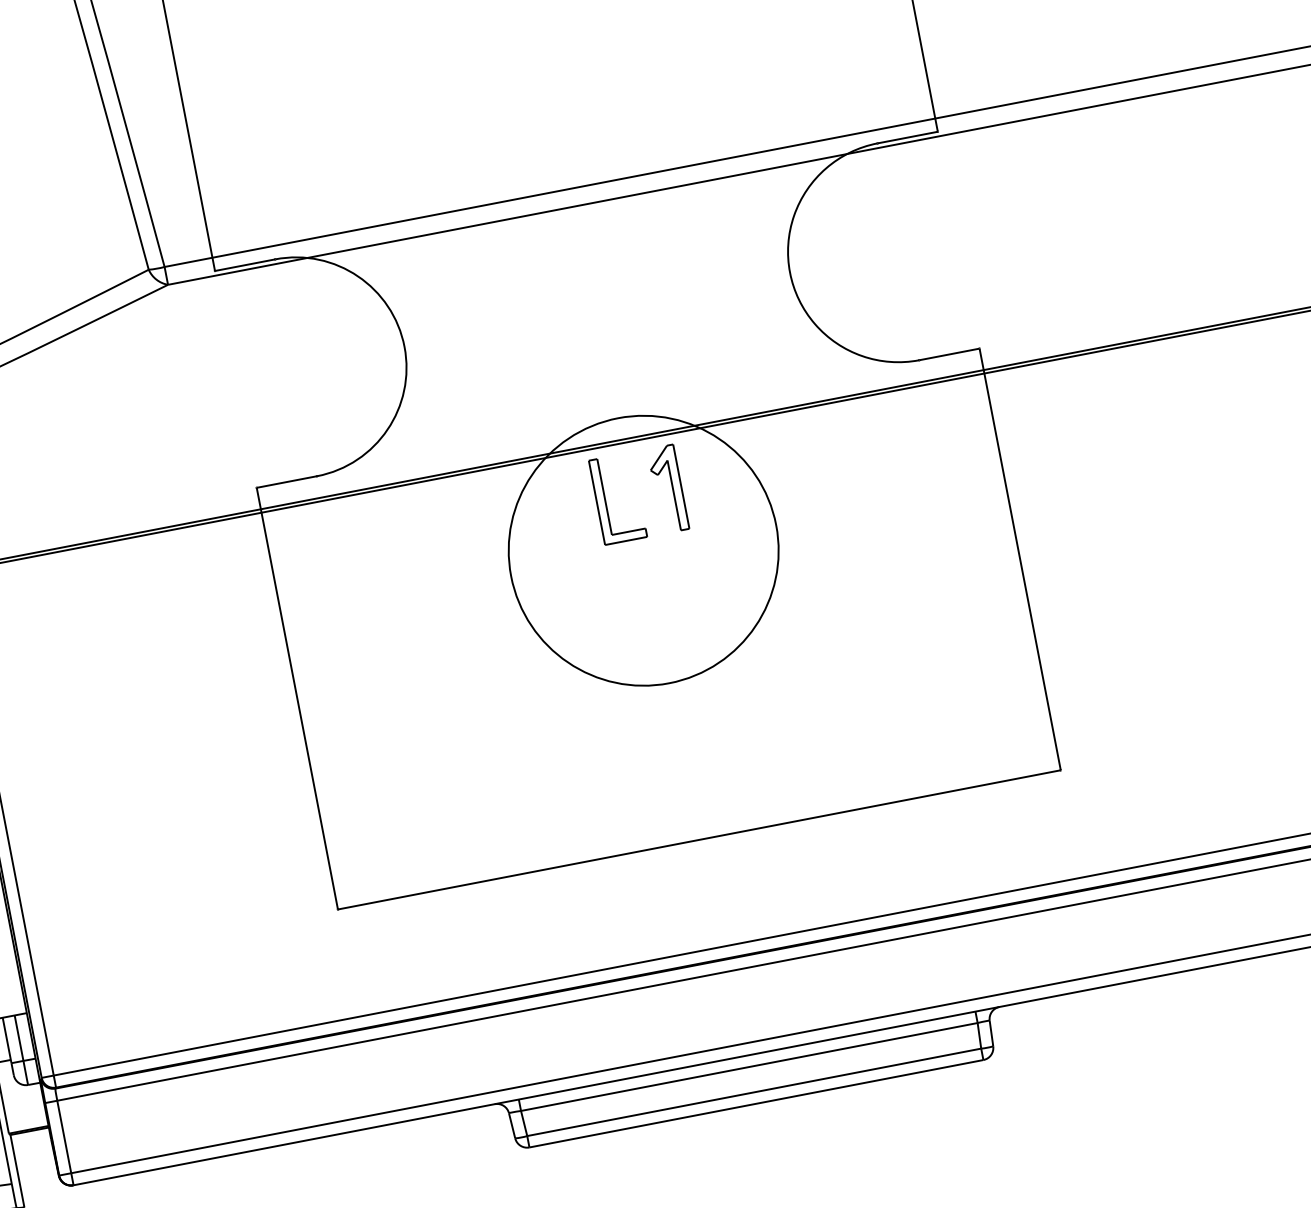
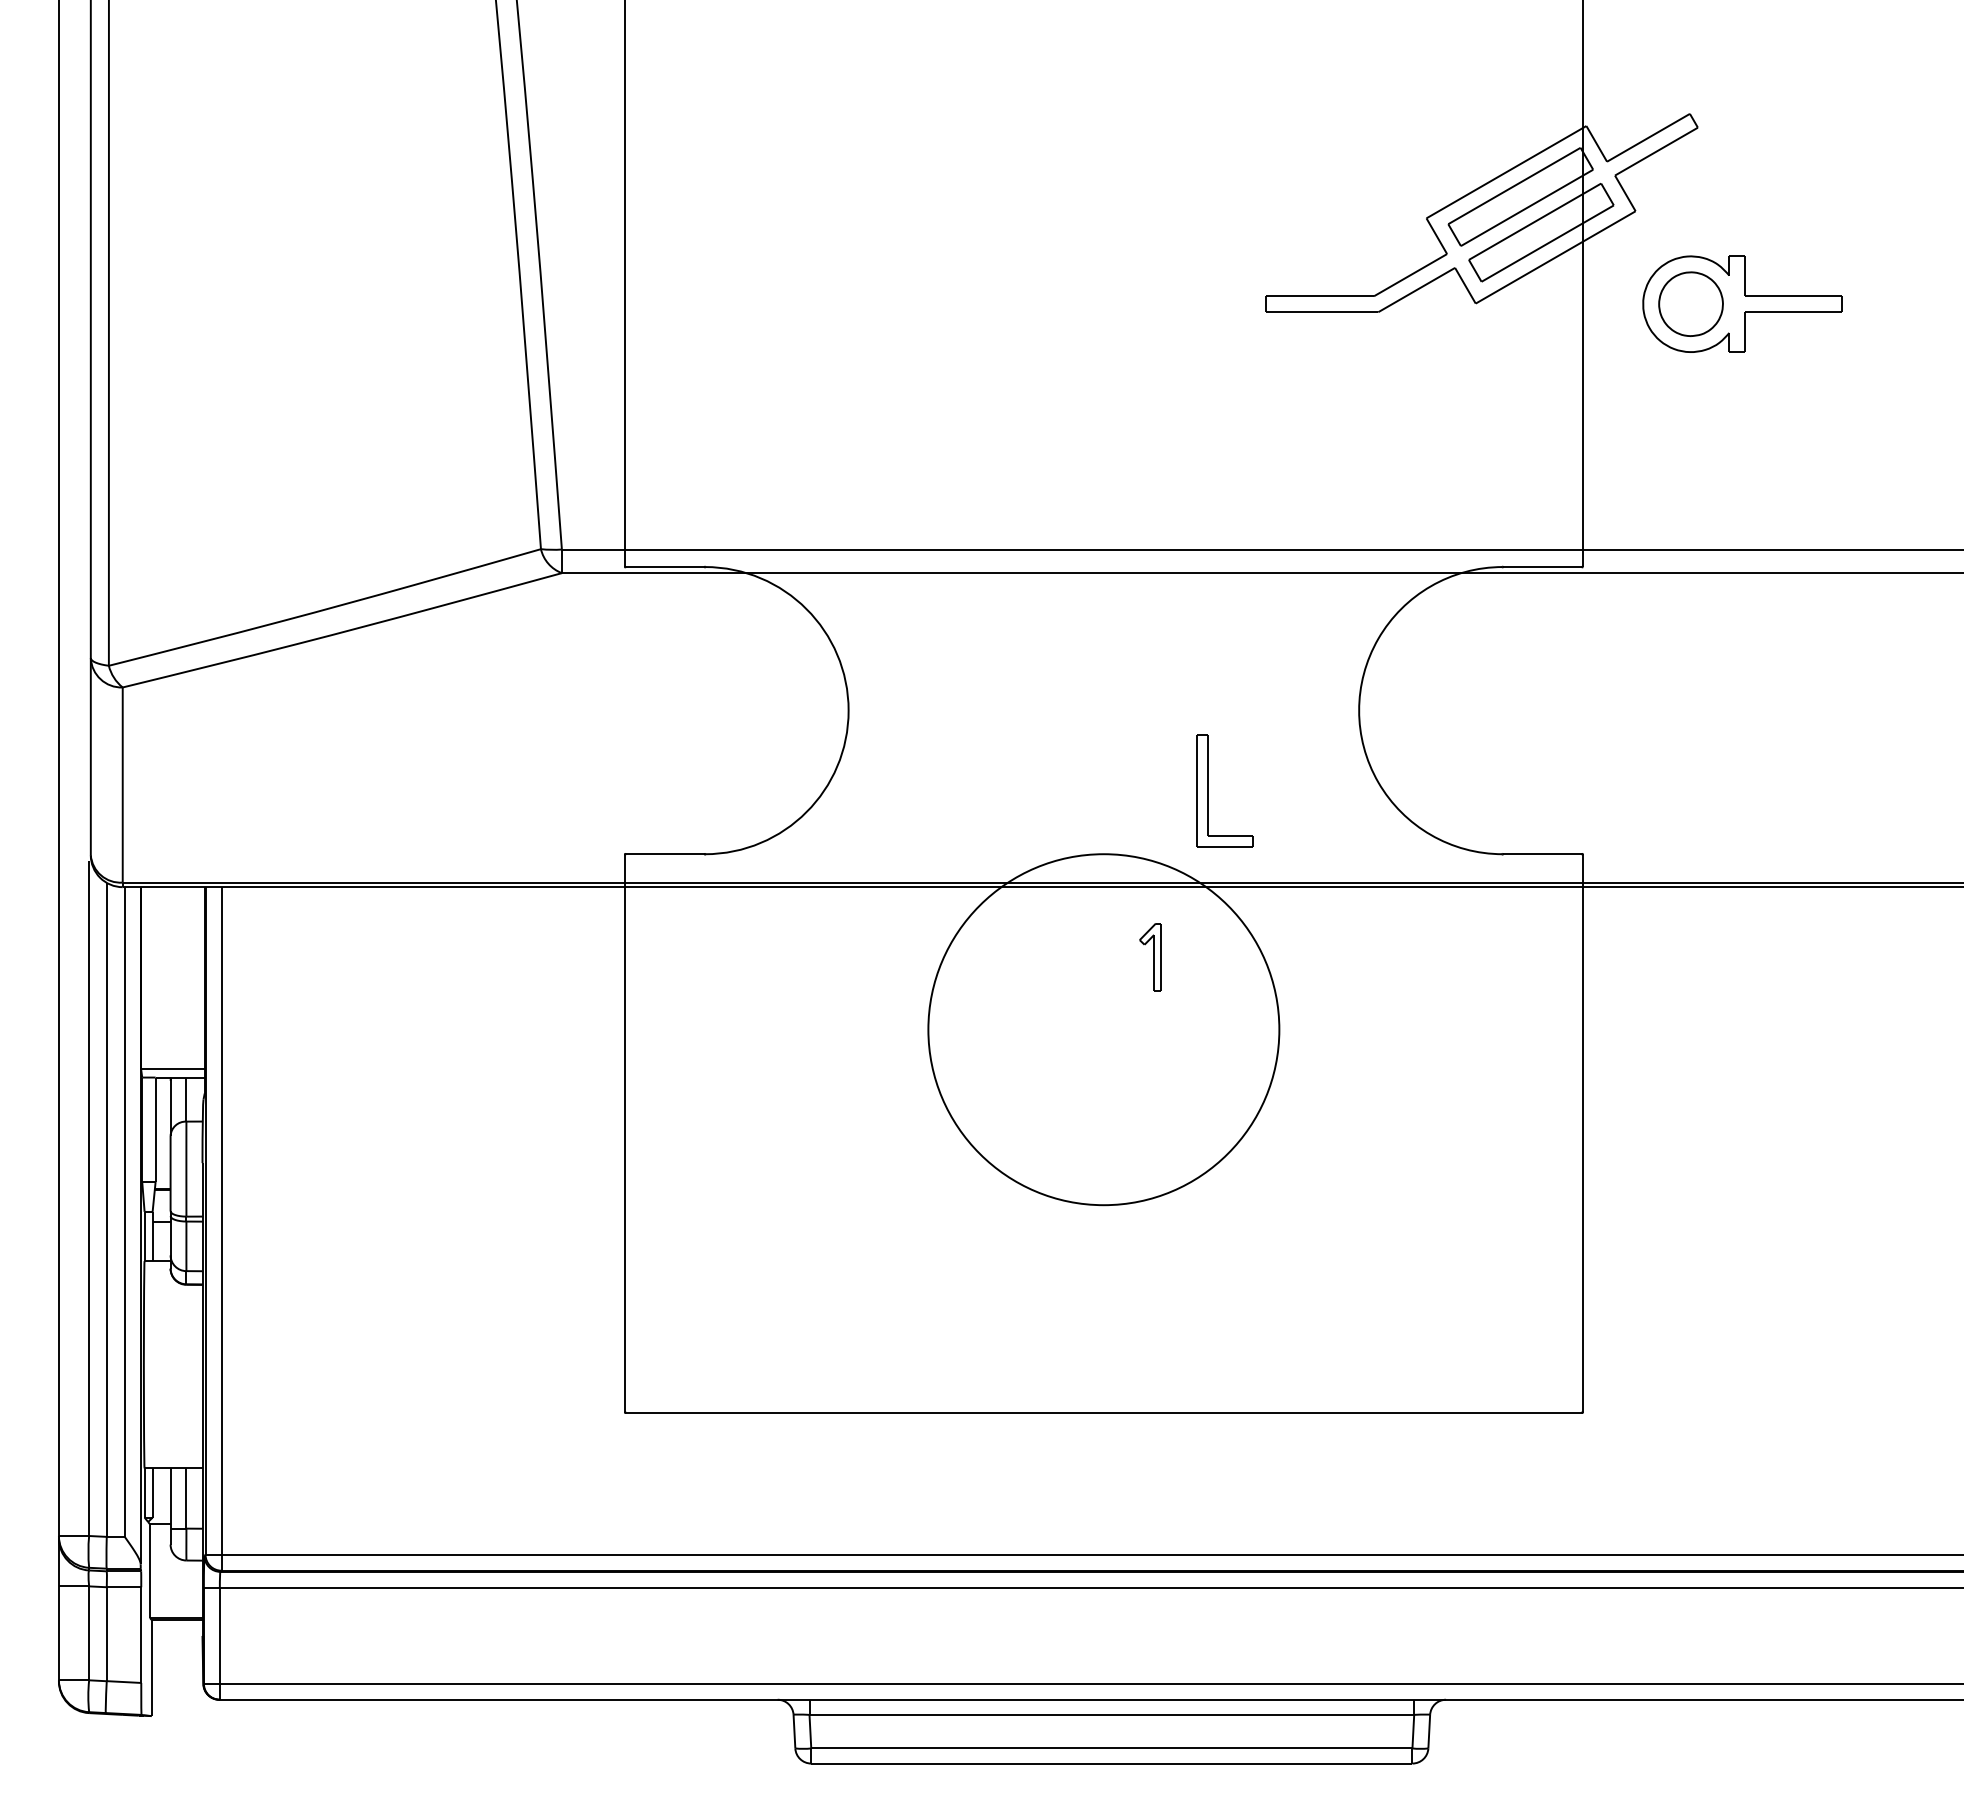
part: (668, 488) -> (1150, 956), size x0.6
part: (605, 500) -> (1208, 790), moved

